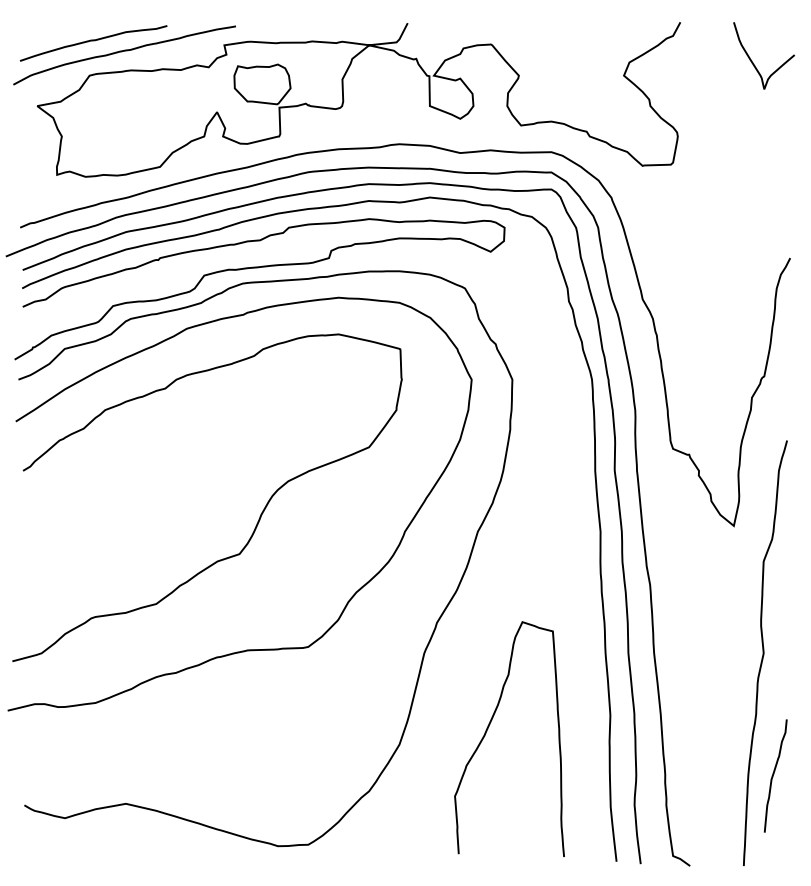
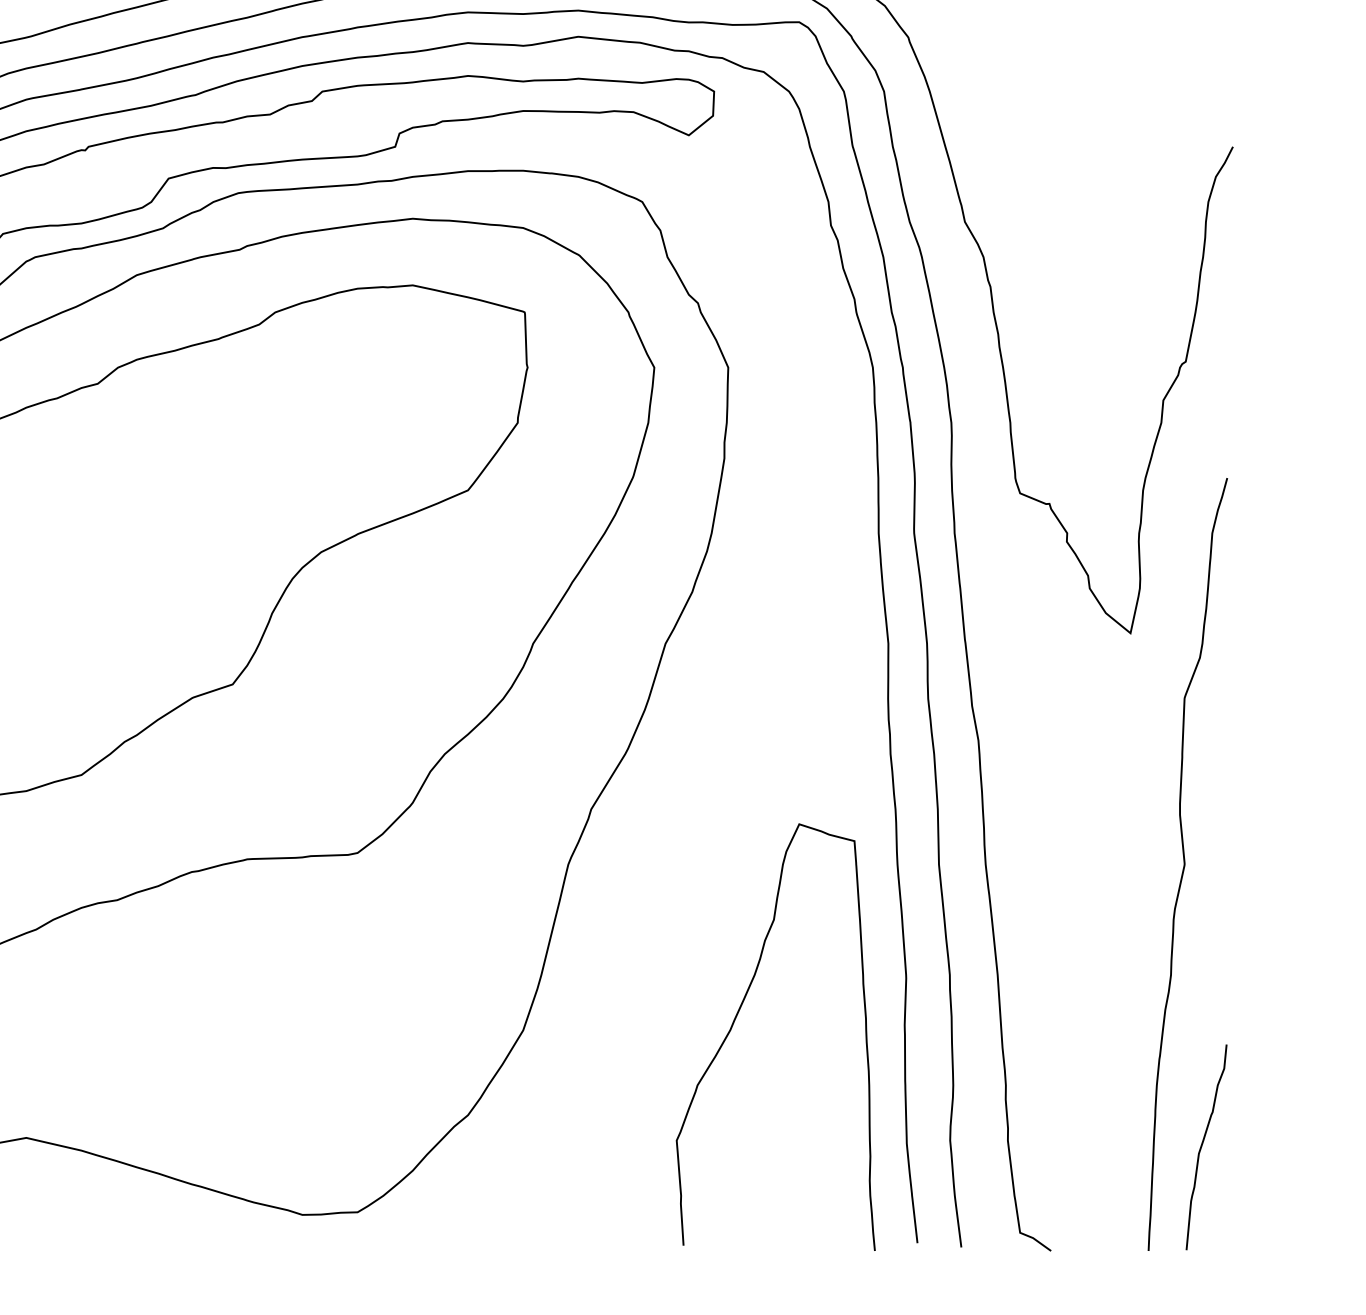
curve: (488, 729) -> (737, 1019), moved
curve: (774, 774) -> (1204, 1144), moved

